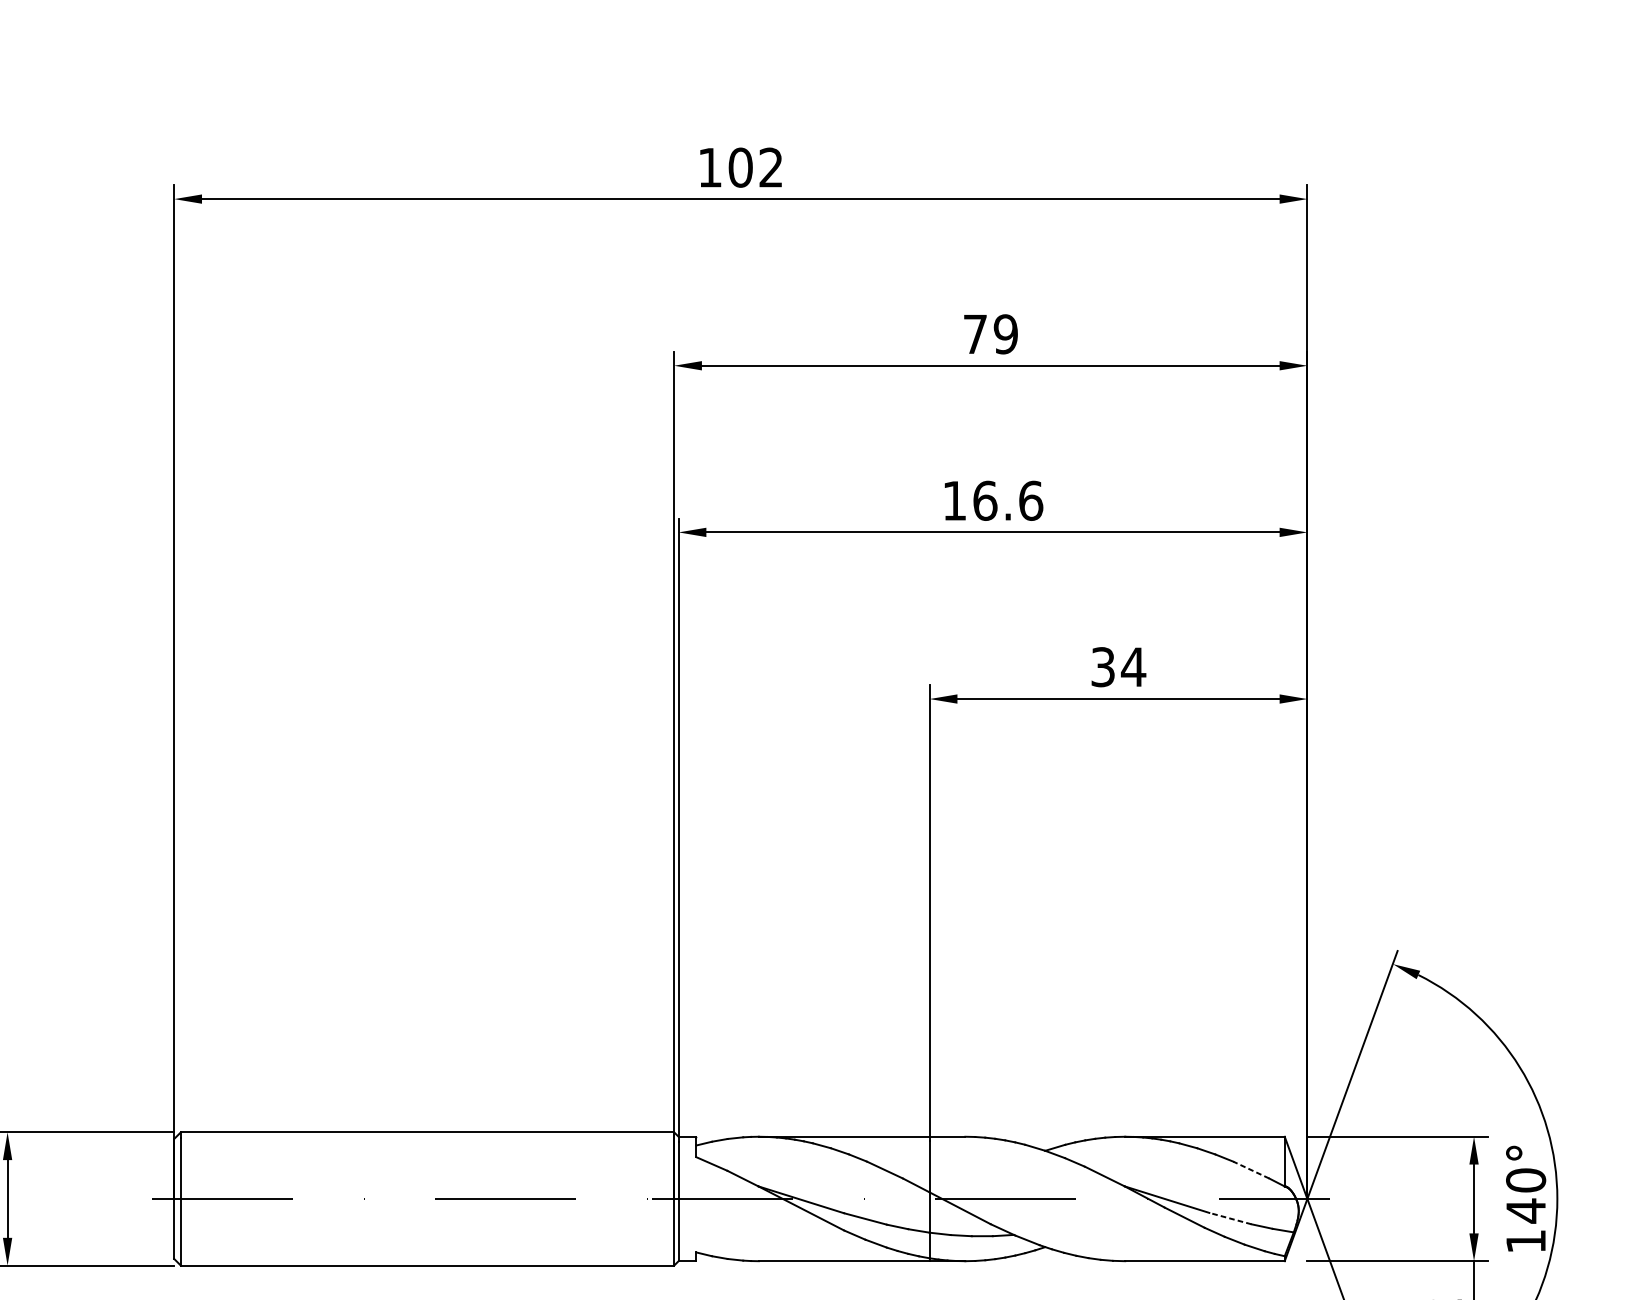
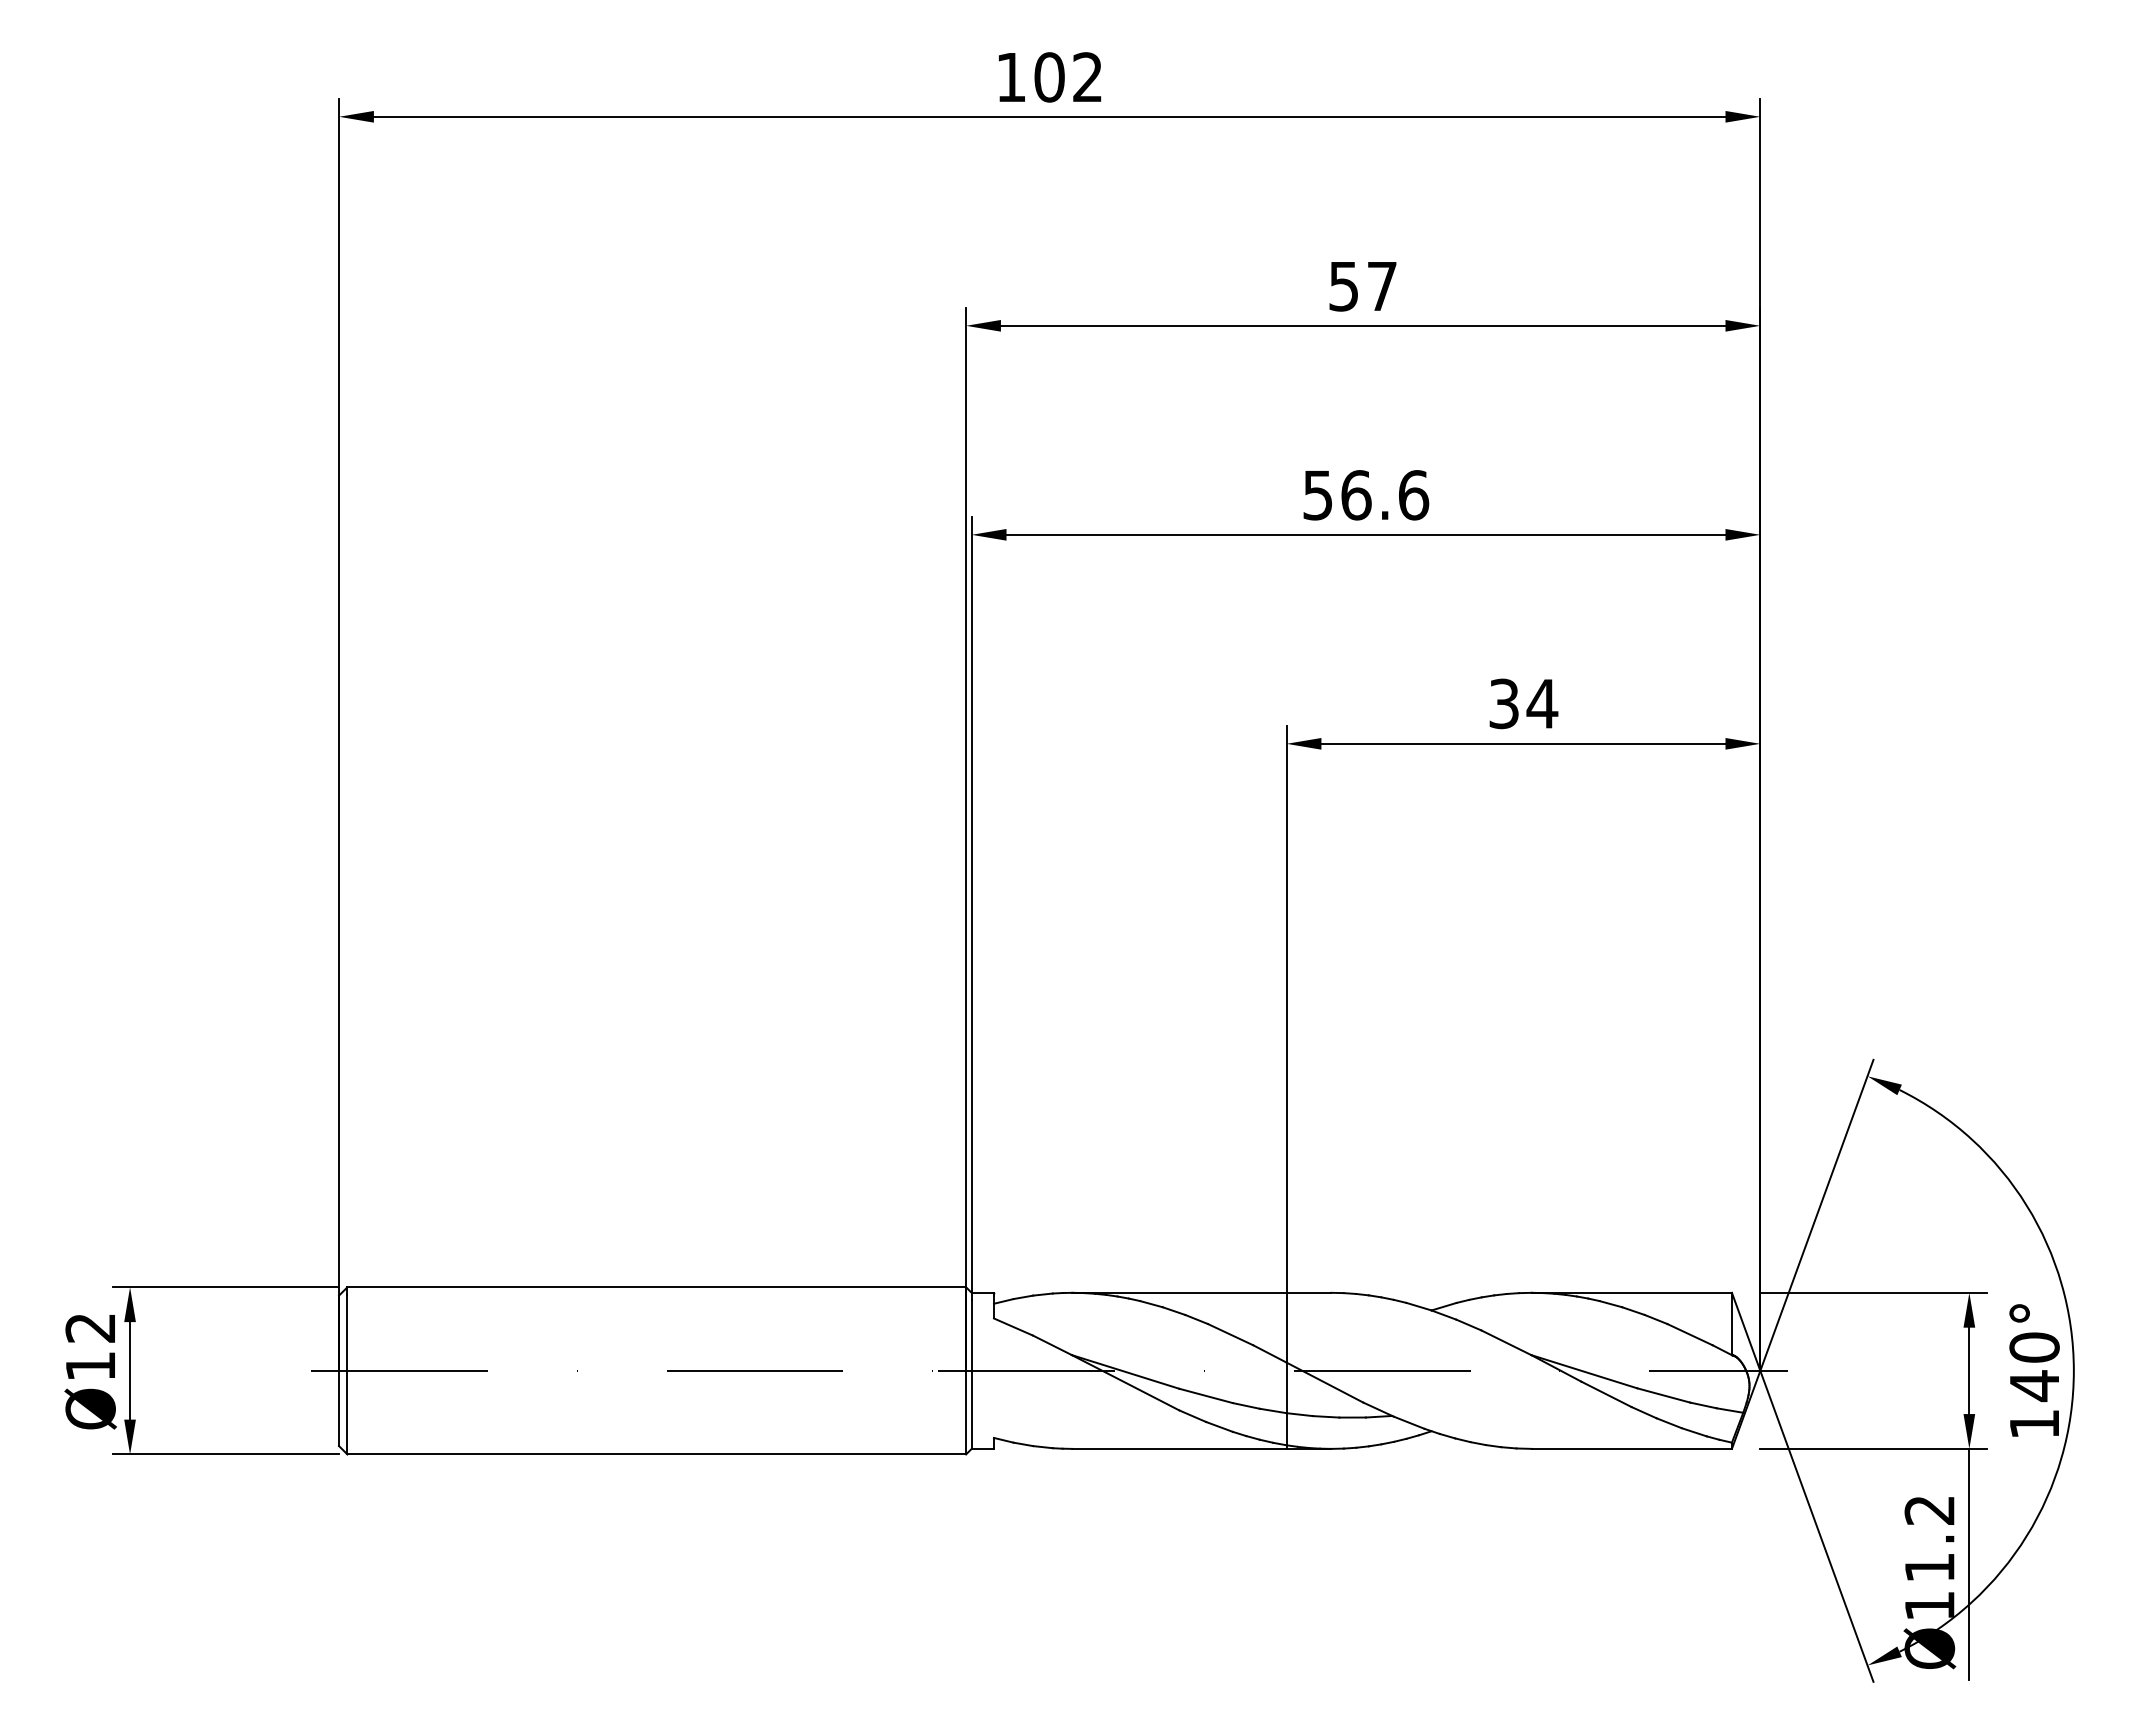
text: (991, 334) -> (1363, 286), 79 -> 57
text: (954, 501) -> (1317, 495), 16.6 -> 56.6
line: (1250, 1169) -> (1689, 1334), dashed -> solid
line: (1230, 1218) -> (1663, 1395), dashed -> solid

